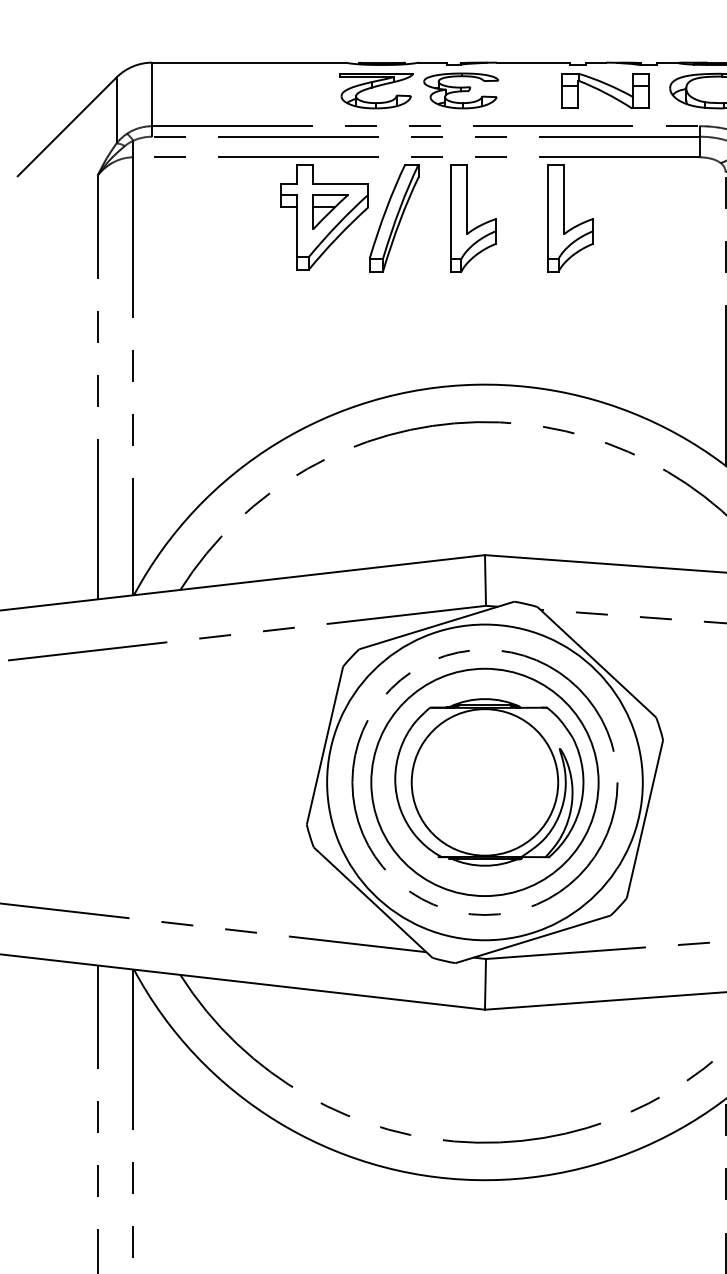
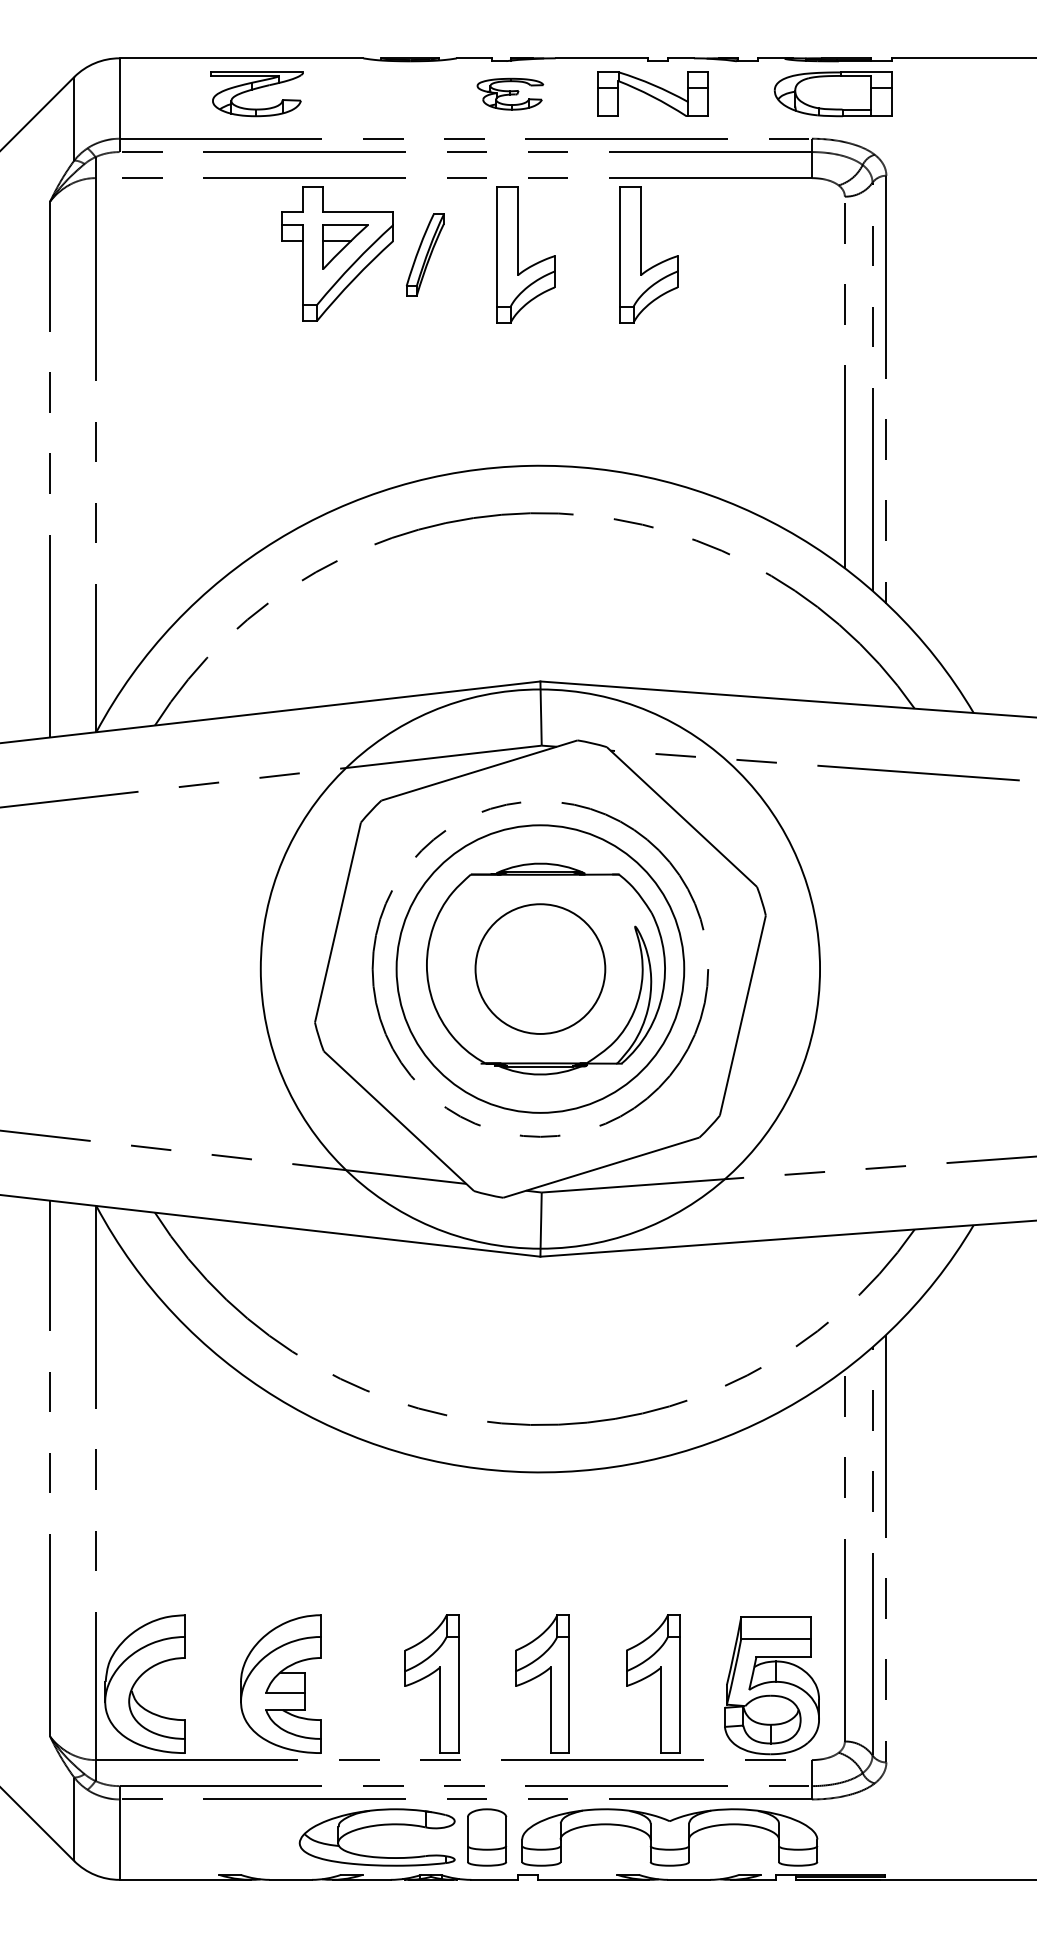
part: (605, 90) -> (652, 93), moved
part: (375, 91) -> (256, 94), moved
part: (461, 91) -> (510, 94), size x0.7
part: (393, 217) -> (424, 254), size x0.6
circle: (485, 781) -> (540, 968), size x0.7
circle: (485, 781) -> (540, 968), size x1.4

